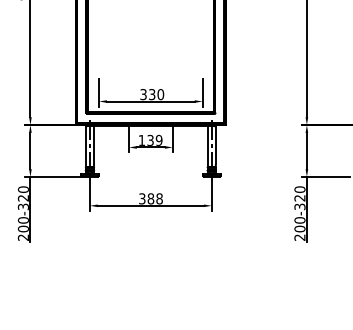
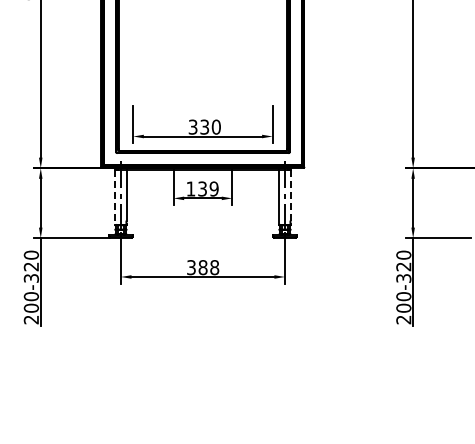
line: (215, 144) -> (290, 194), solid -> dashed
line: (85, 146) -> (115, 197), solid -> dashed

